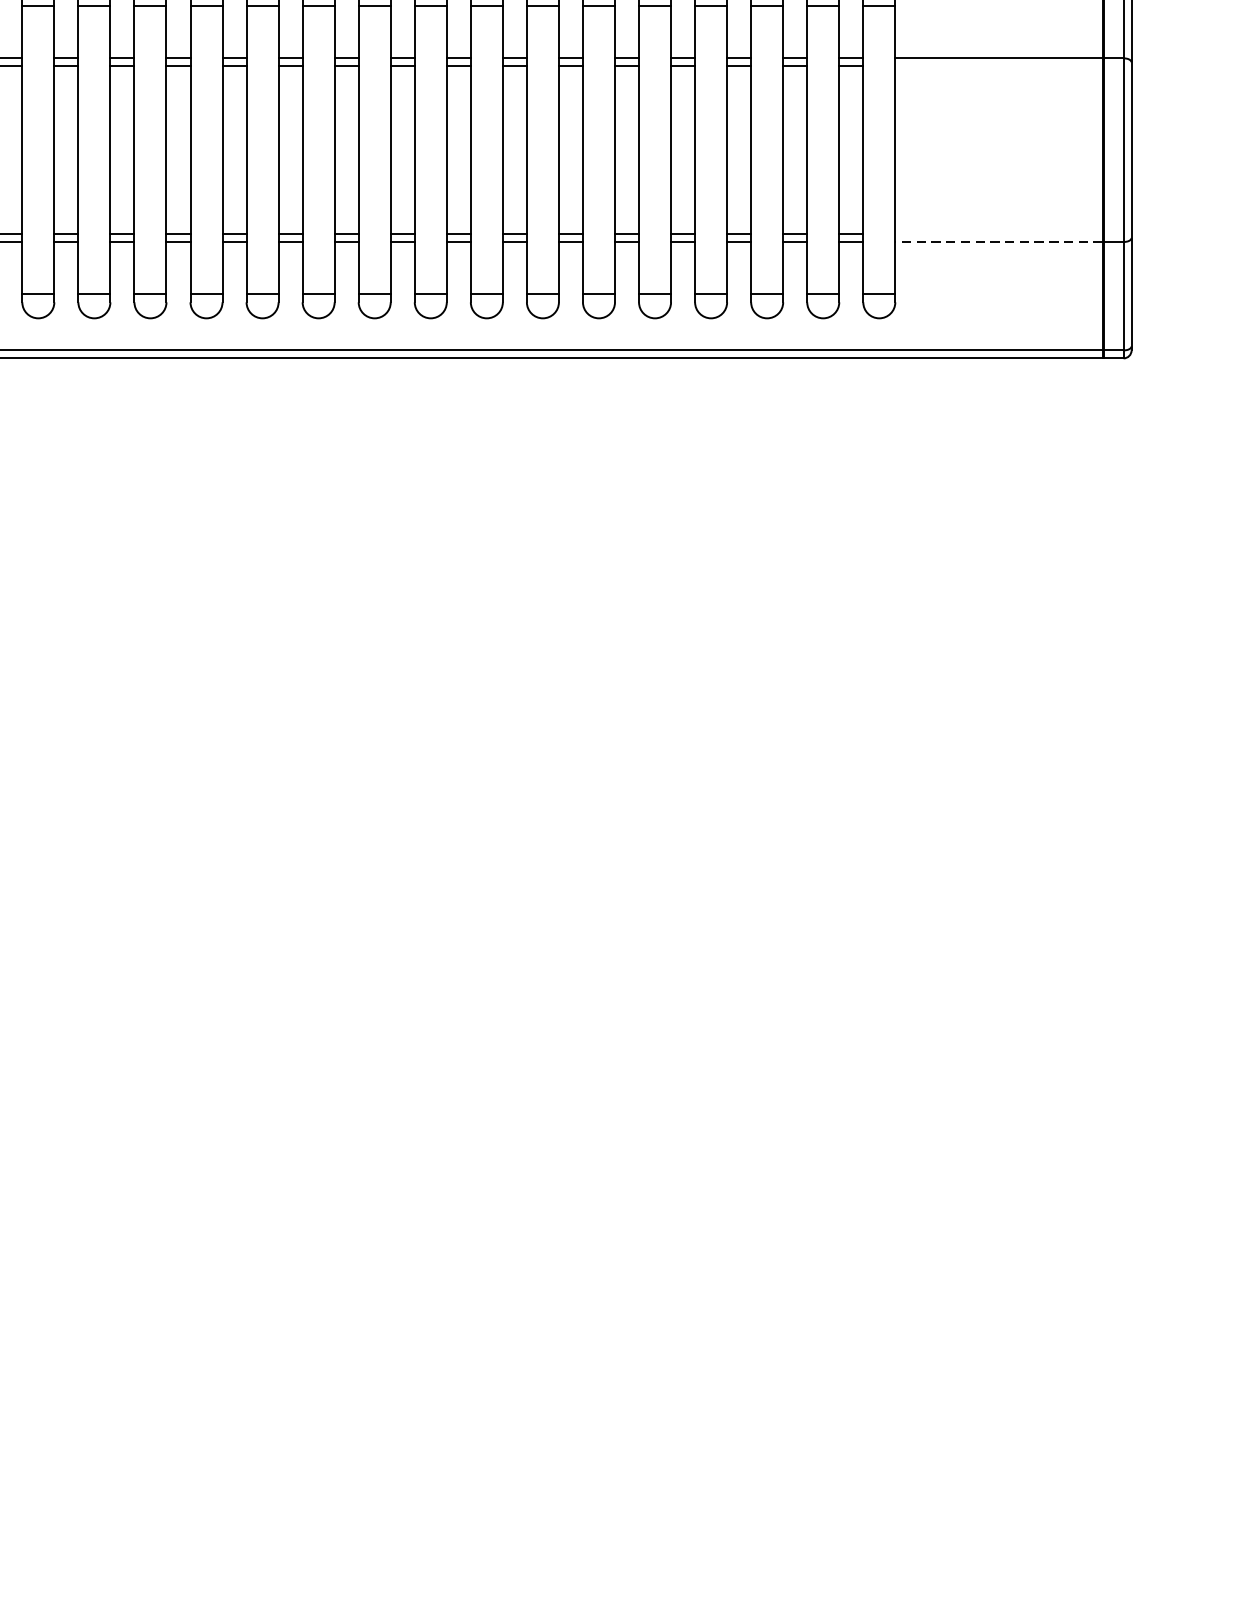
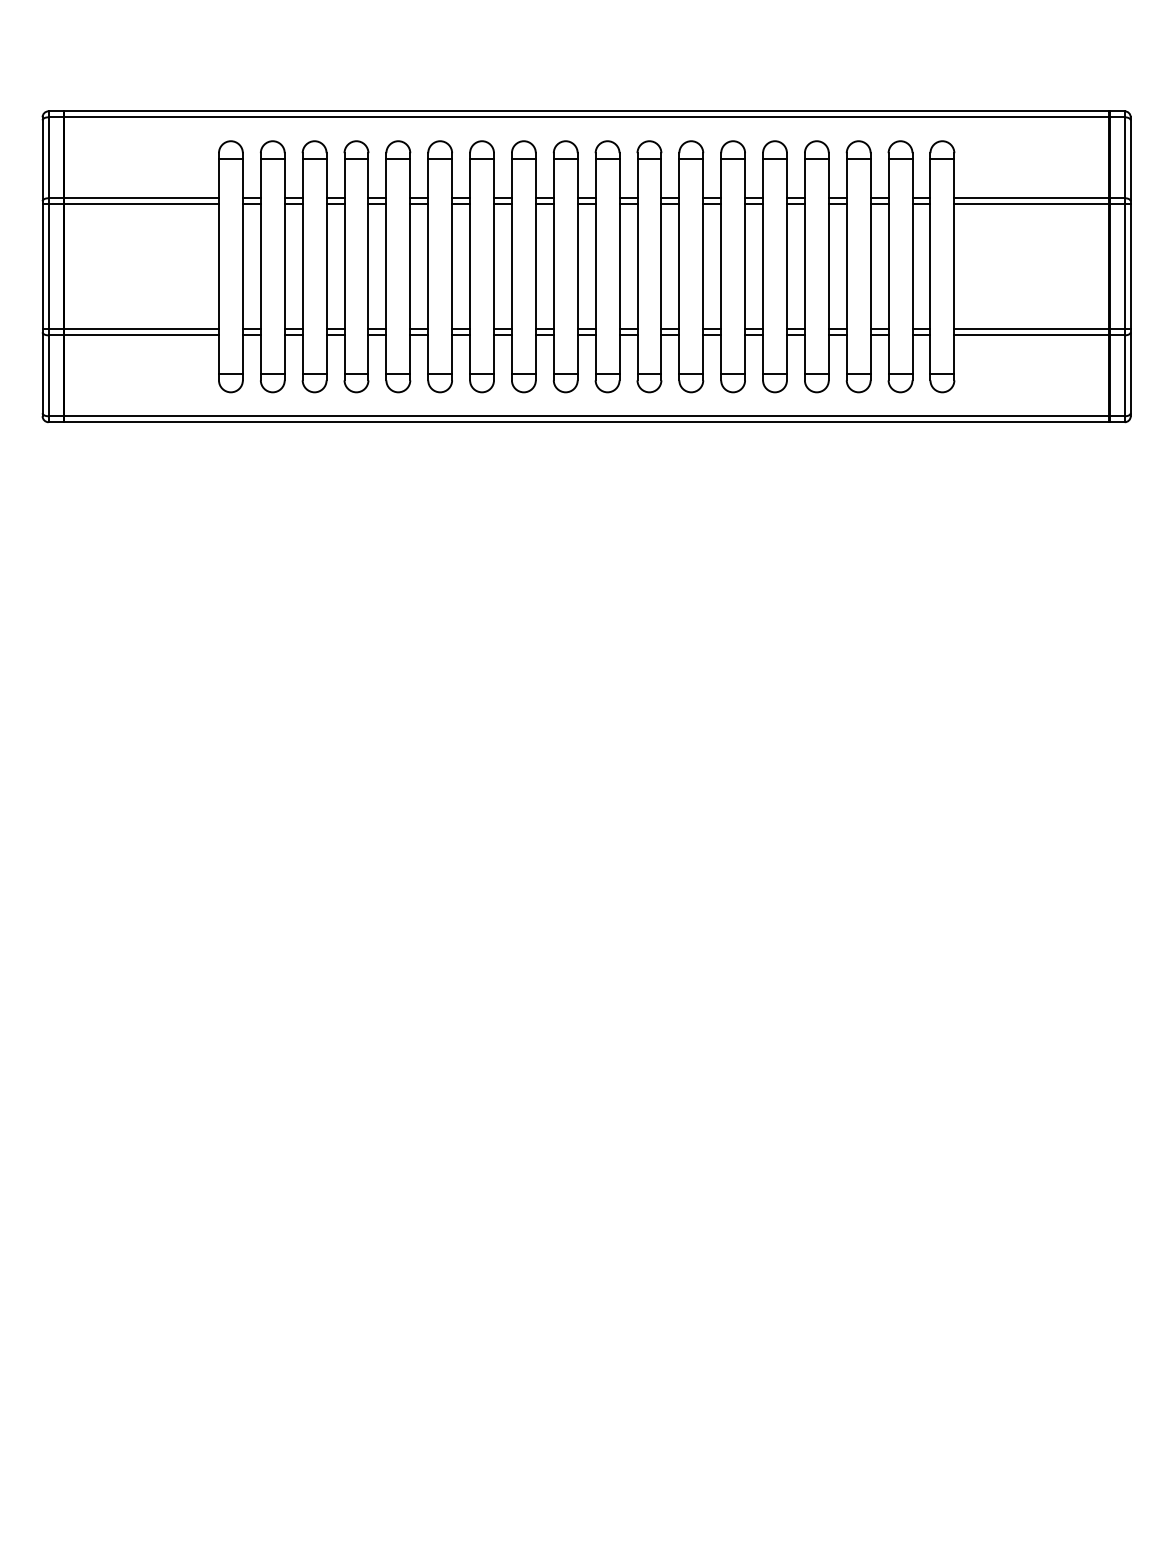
line: (1013, 66) -> (1042, 204), added
line: (1013, 234) -> (1042, 329), added
line: (998, 242) -> (1031, 335), dashed -> solid

